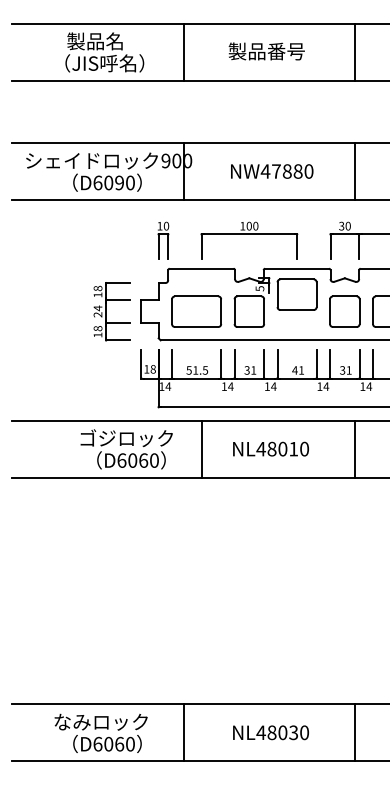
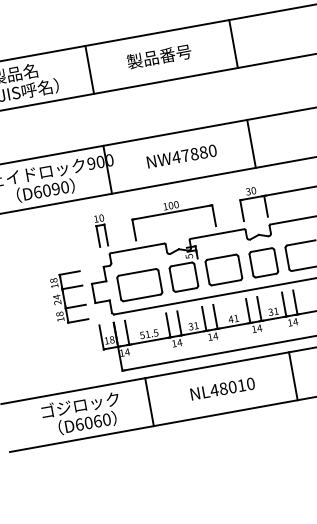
part: (296, 294) -> (223, 269), moved
line: (201, 448) -> (149, 401), moved
text: (126, 449) -> (81, 414), moved

